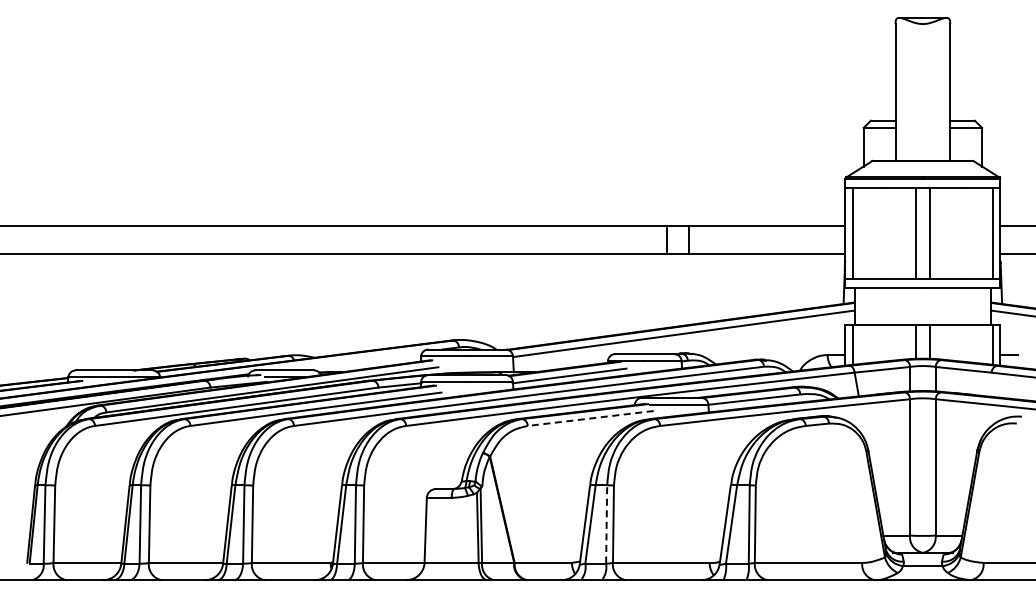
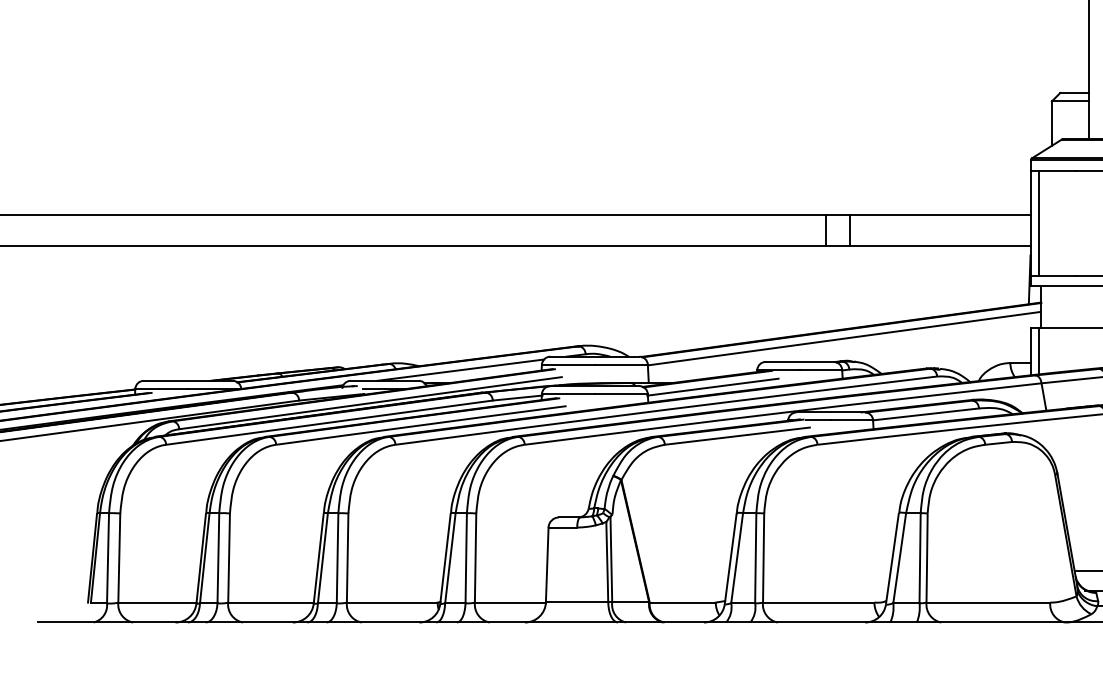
line: (350, 360) -> (460, 369), added
line: (590, 418) -> (737, 436), dashed -> solid
line: (606, 523) -> (755, 557), dashed -> solid

